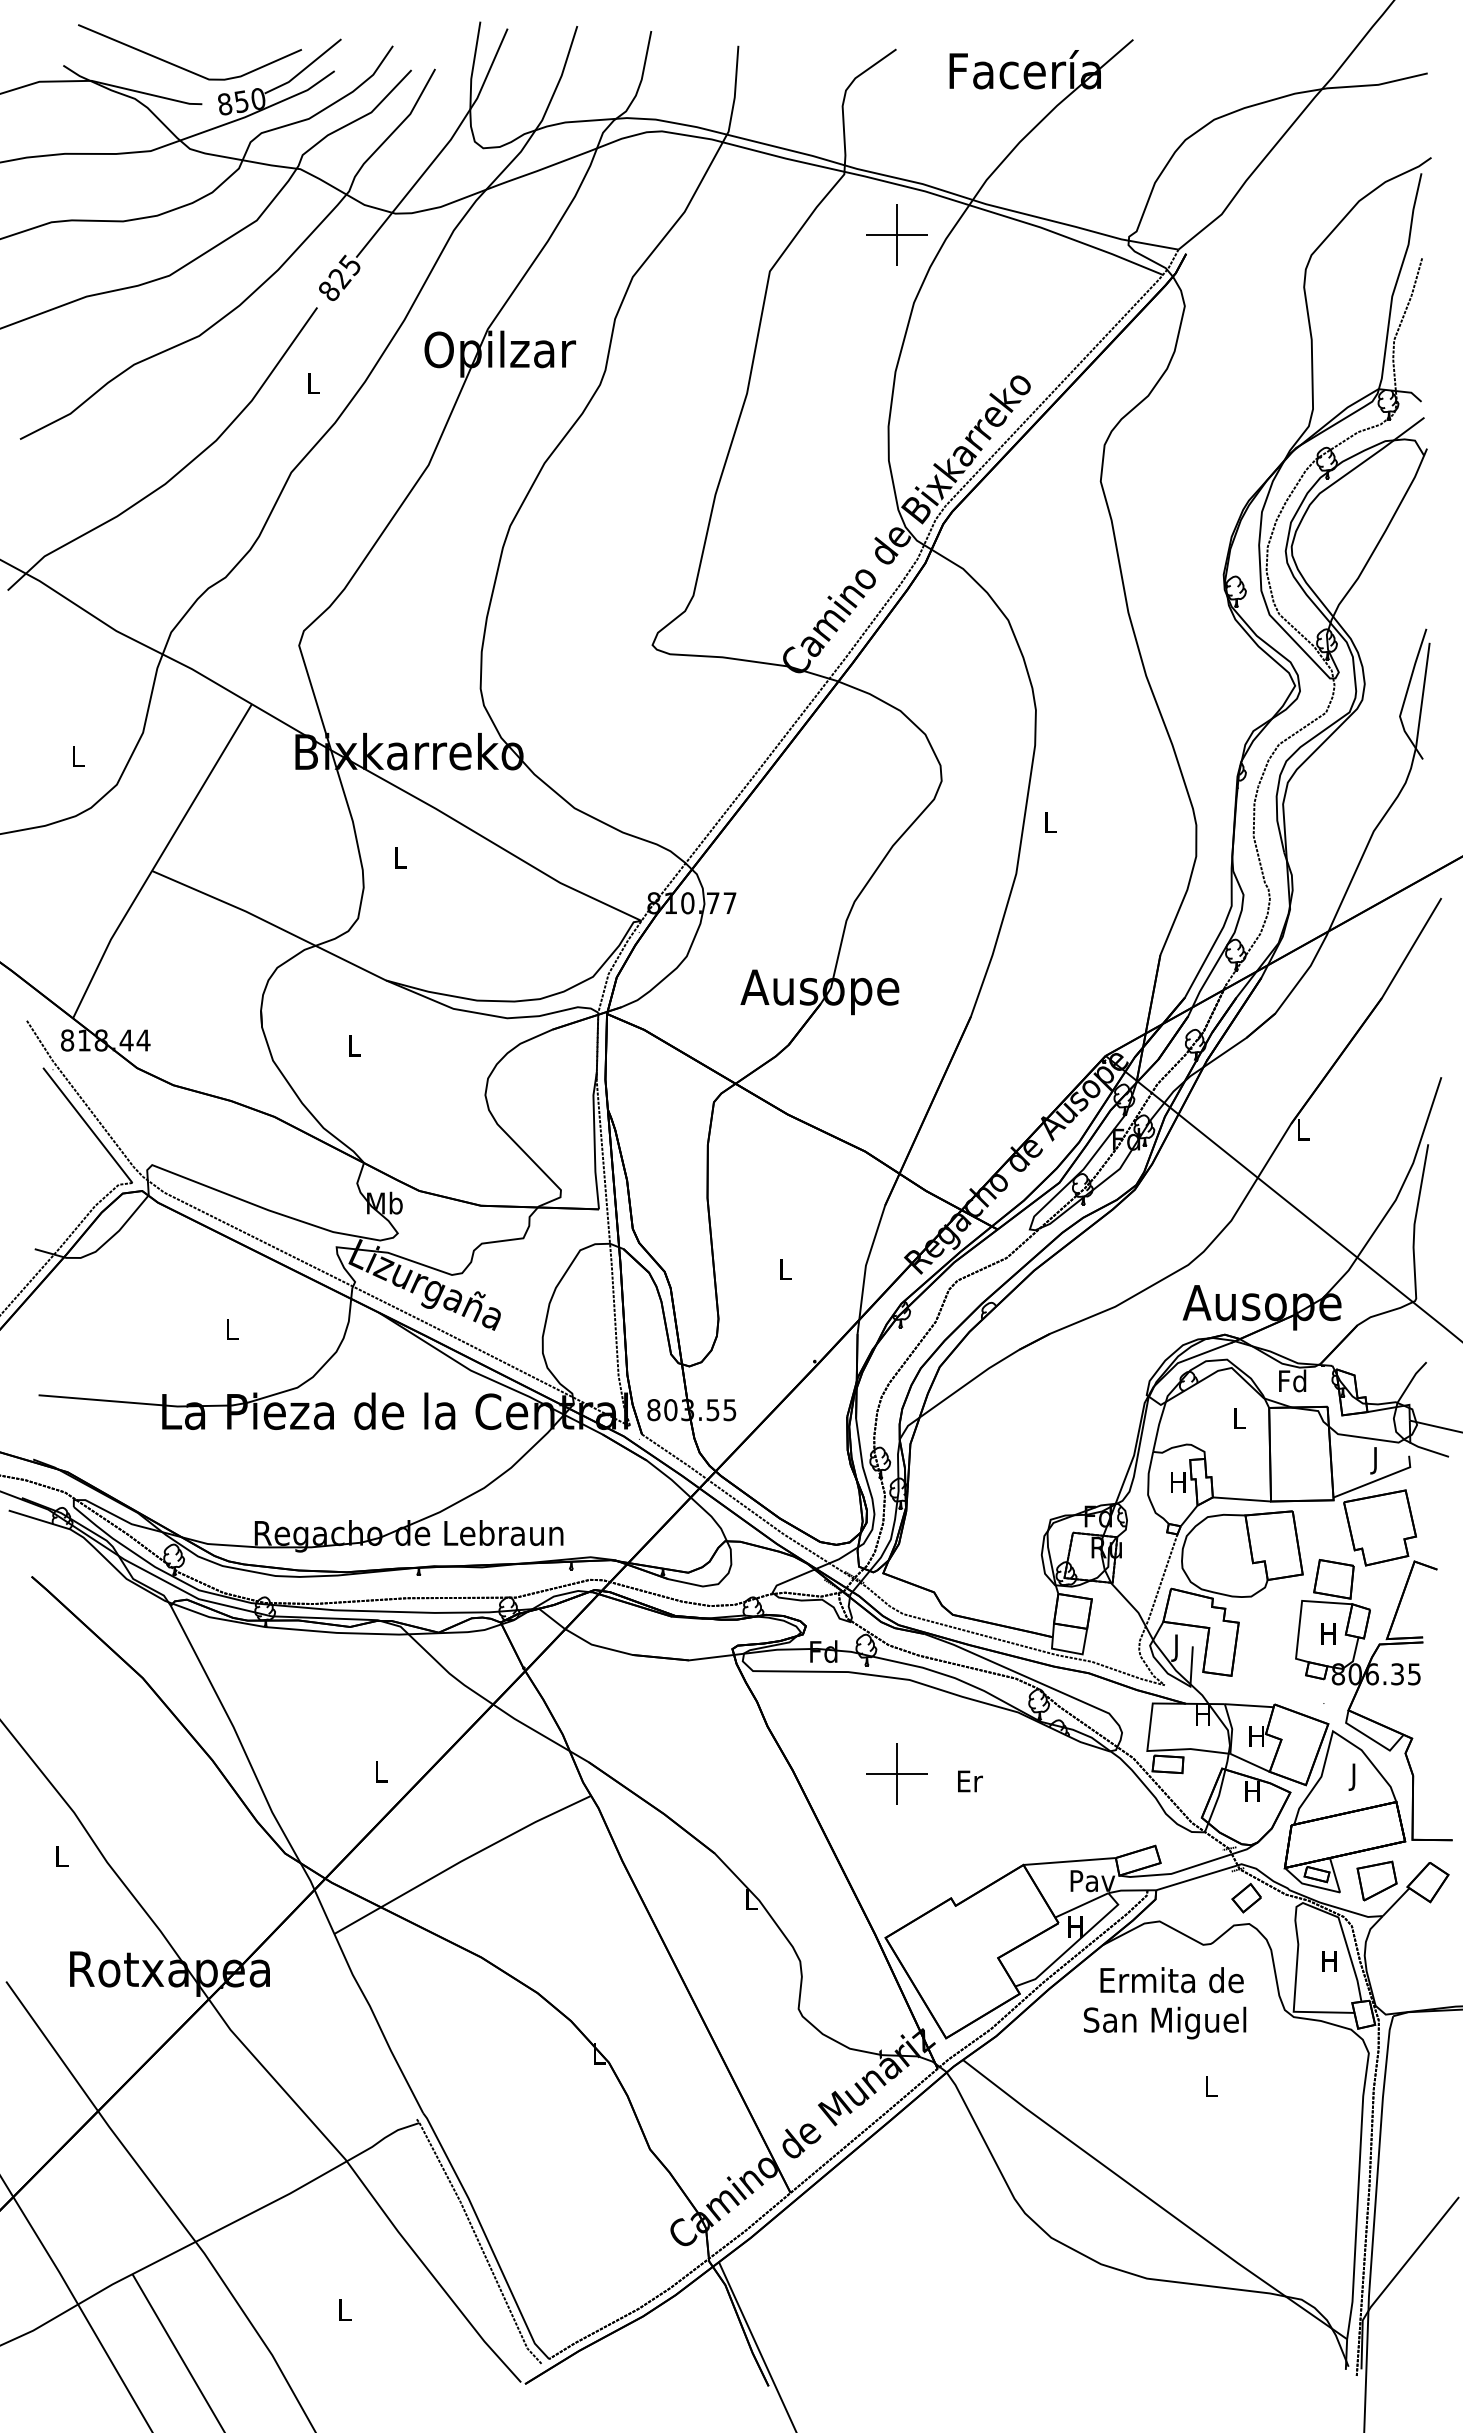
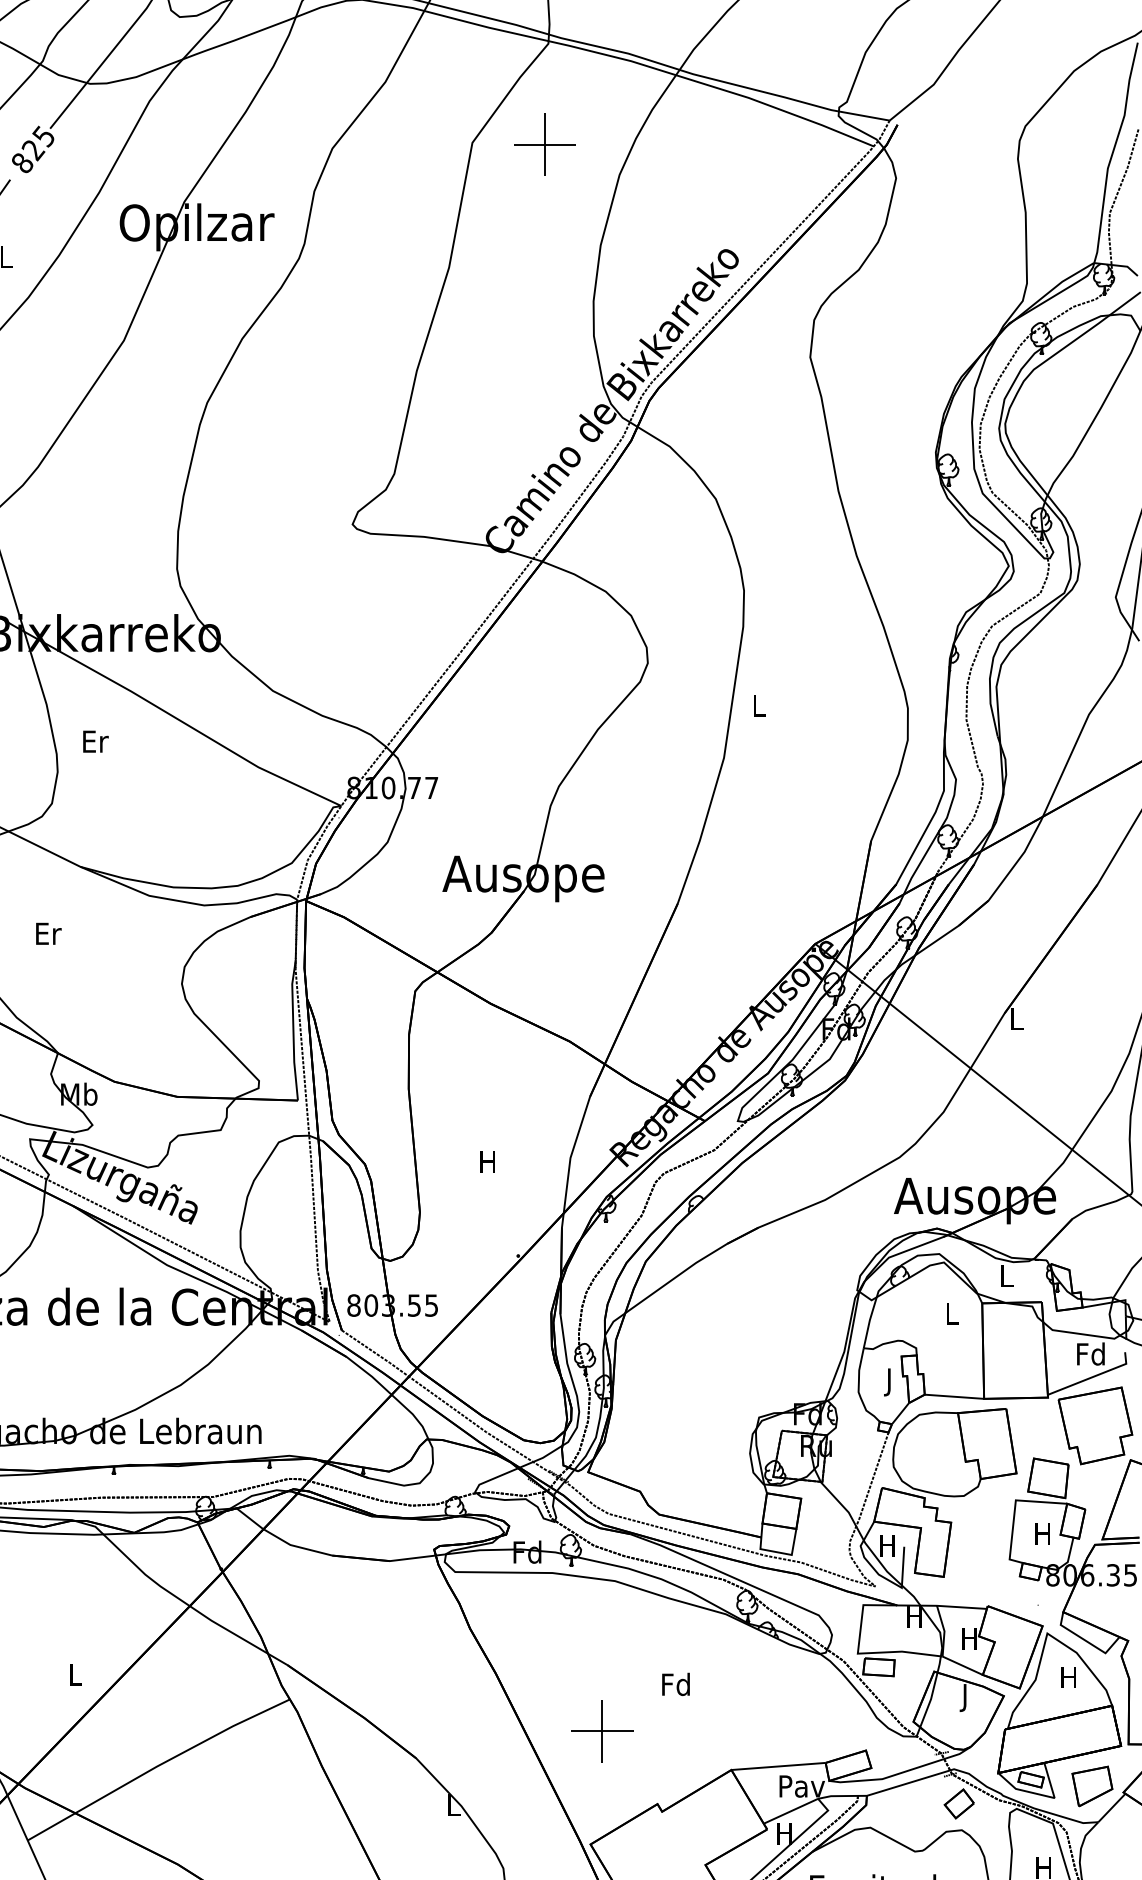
part: (896, 234) -> (544, 143), moved
text: (400, 857) -> (95, 741), L -> Er
text: (354, 1045) -> (48, 933), L -> Er
text: (784, 1269) -> (487, 1161), L -> H
text: (1292, 1380) -> (1006, 1275), Fd -> L
text: (1375, 1460) -> (1090, 1357), J -> Fd
text: (1178, 1485) -> (889, 1382), H -> J
text: (1176, 1647) -> (887, 1547), J -> H
part: (896, 1773) -> (601, 1730), moved
text: (1353, 1776) -> (1068, 1679), J -> H
text: (968, 1780) -> (675, 1683), Er -> Fd
text: (1252, 1794) -> (965, 1698), H -> J

